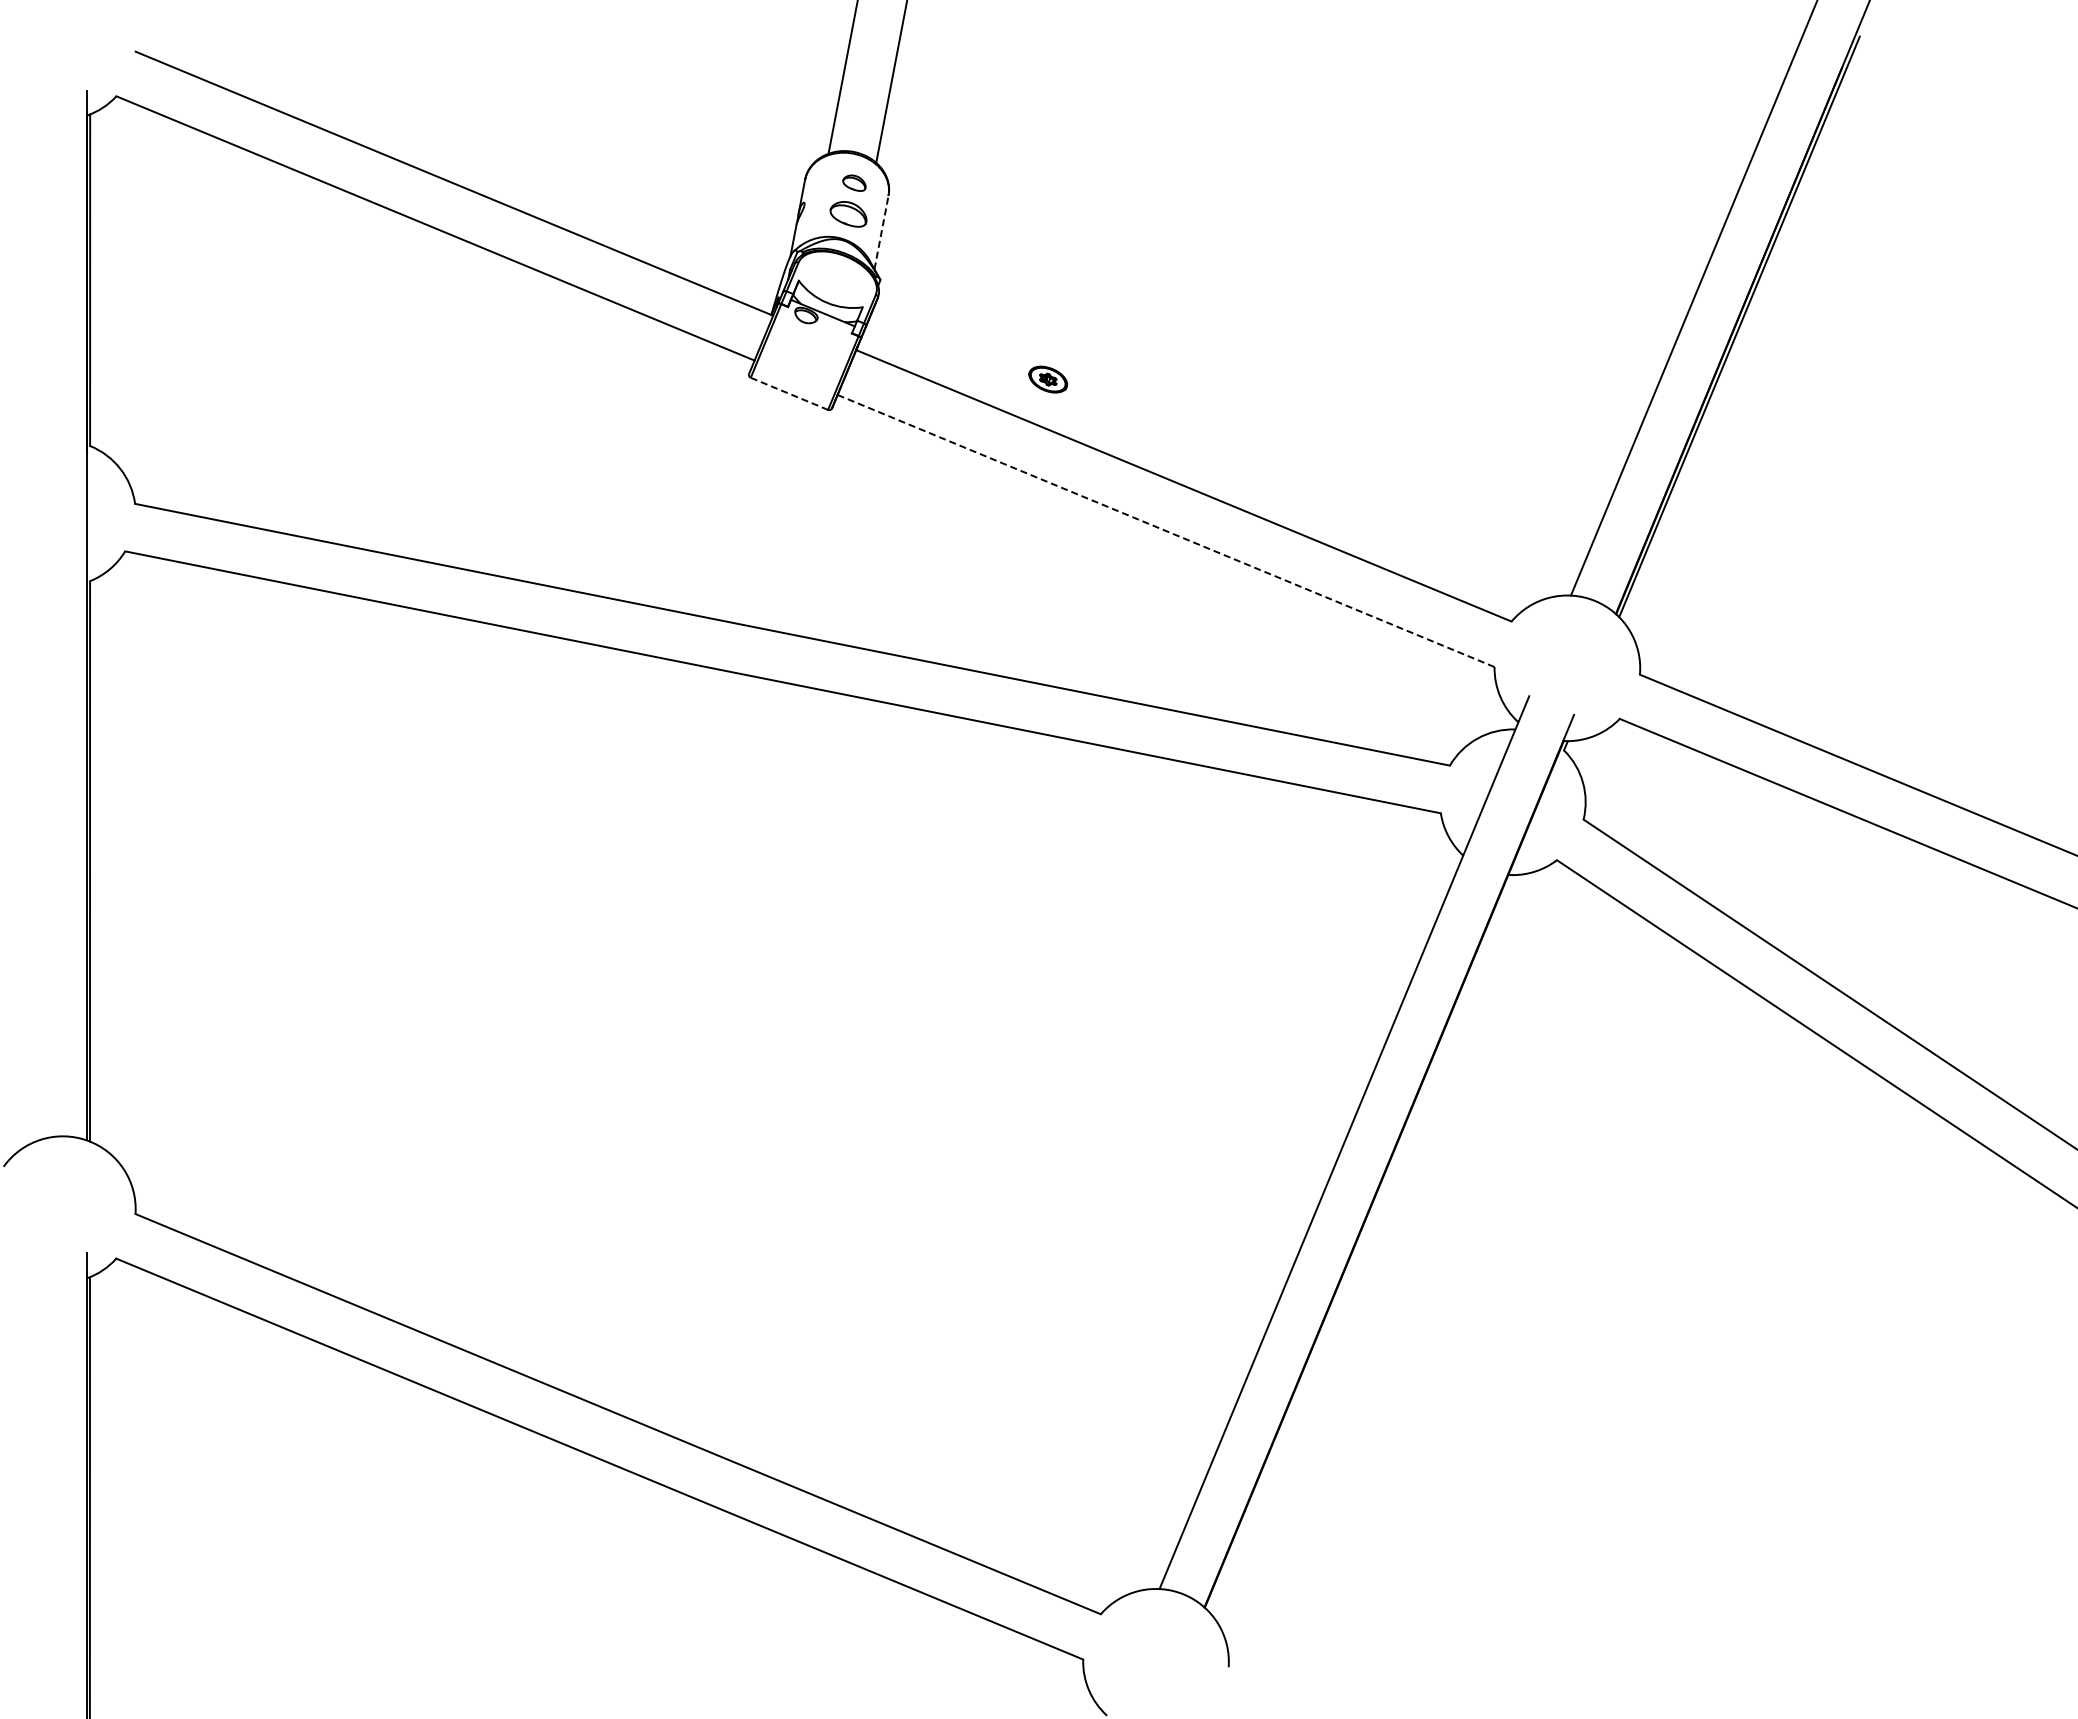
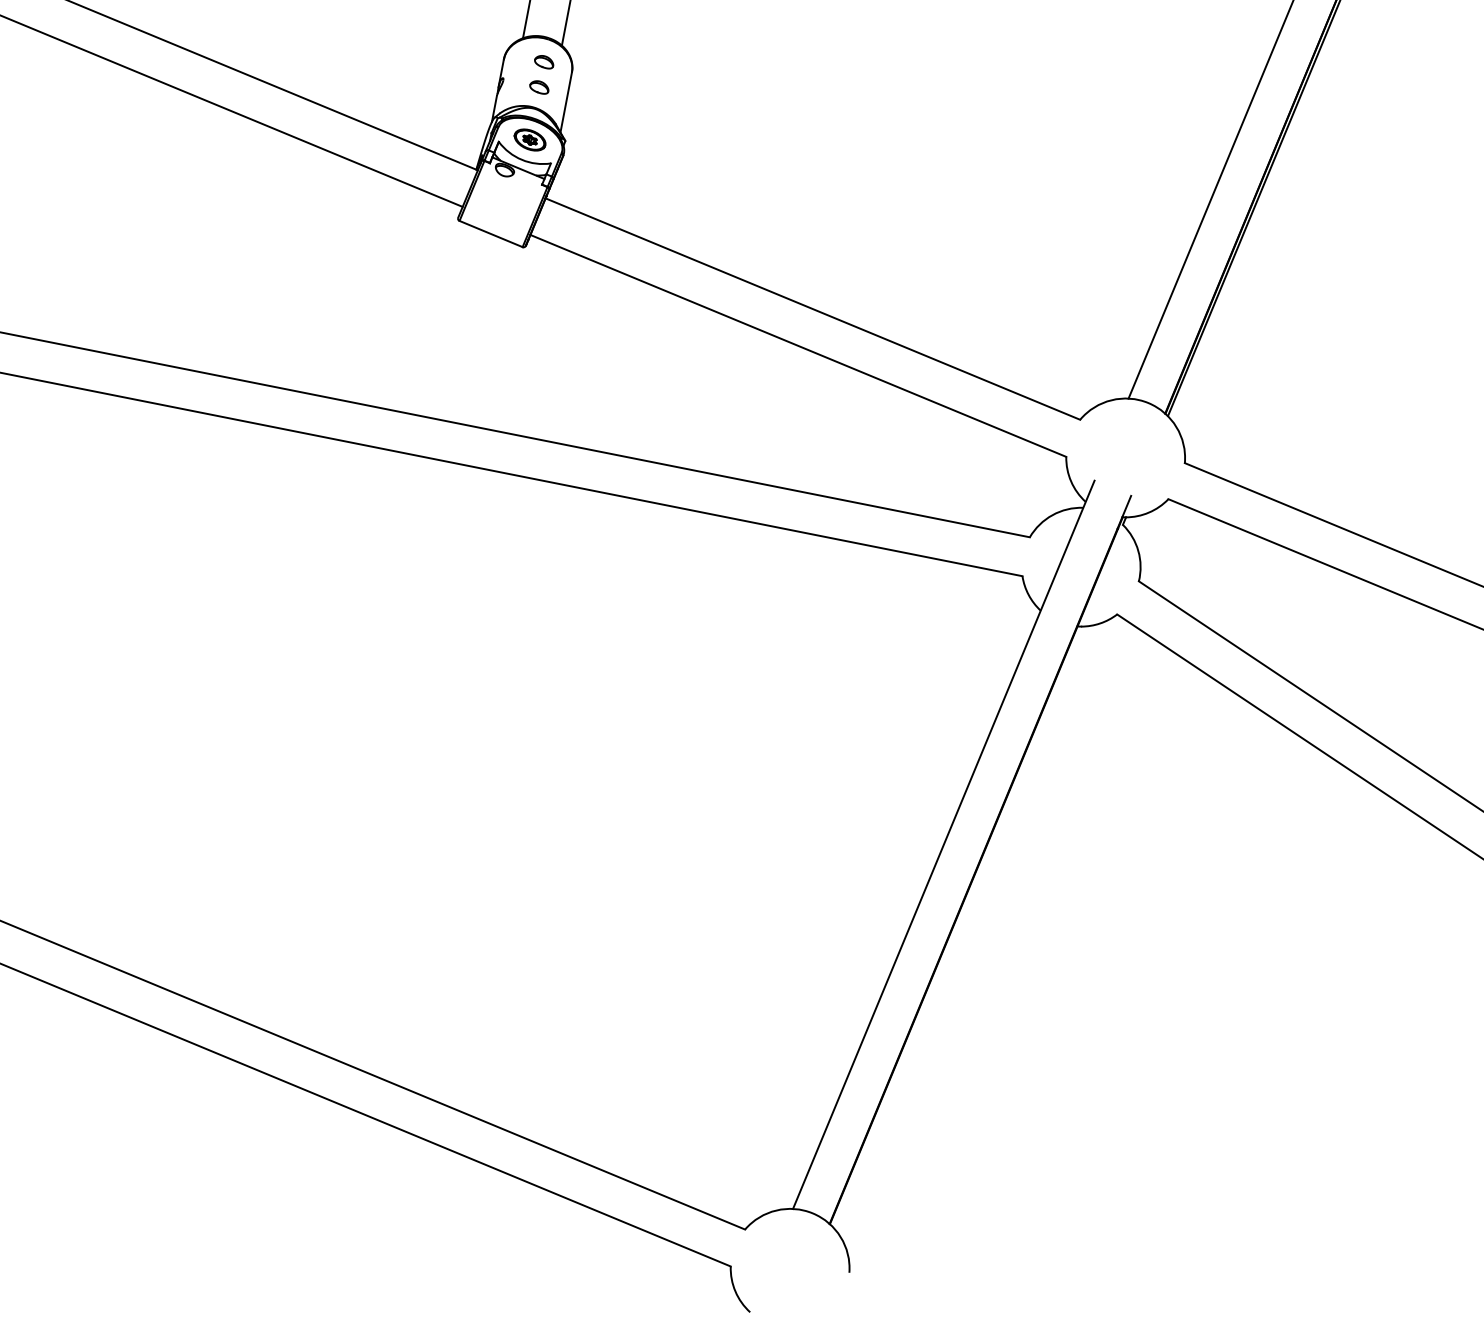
part: (848, 213) -> (539, 86), size x0.62
line: (881, 232) -> (566, 102), dashed -> solid
part: (1047, 379) -> (529, 139), moved
line: (789, 393) -> (491, 233), dashed -> solid
line: (1166, 531) -> (798, 346), dashed -> solid

